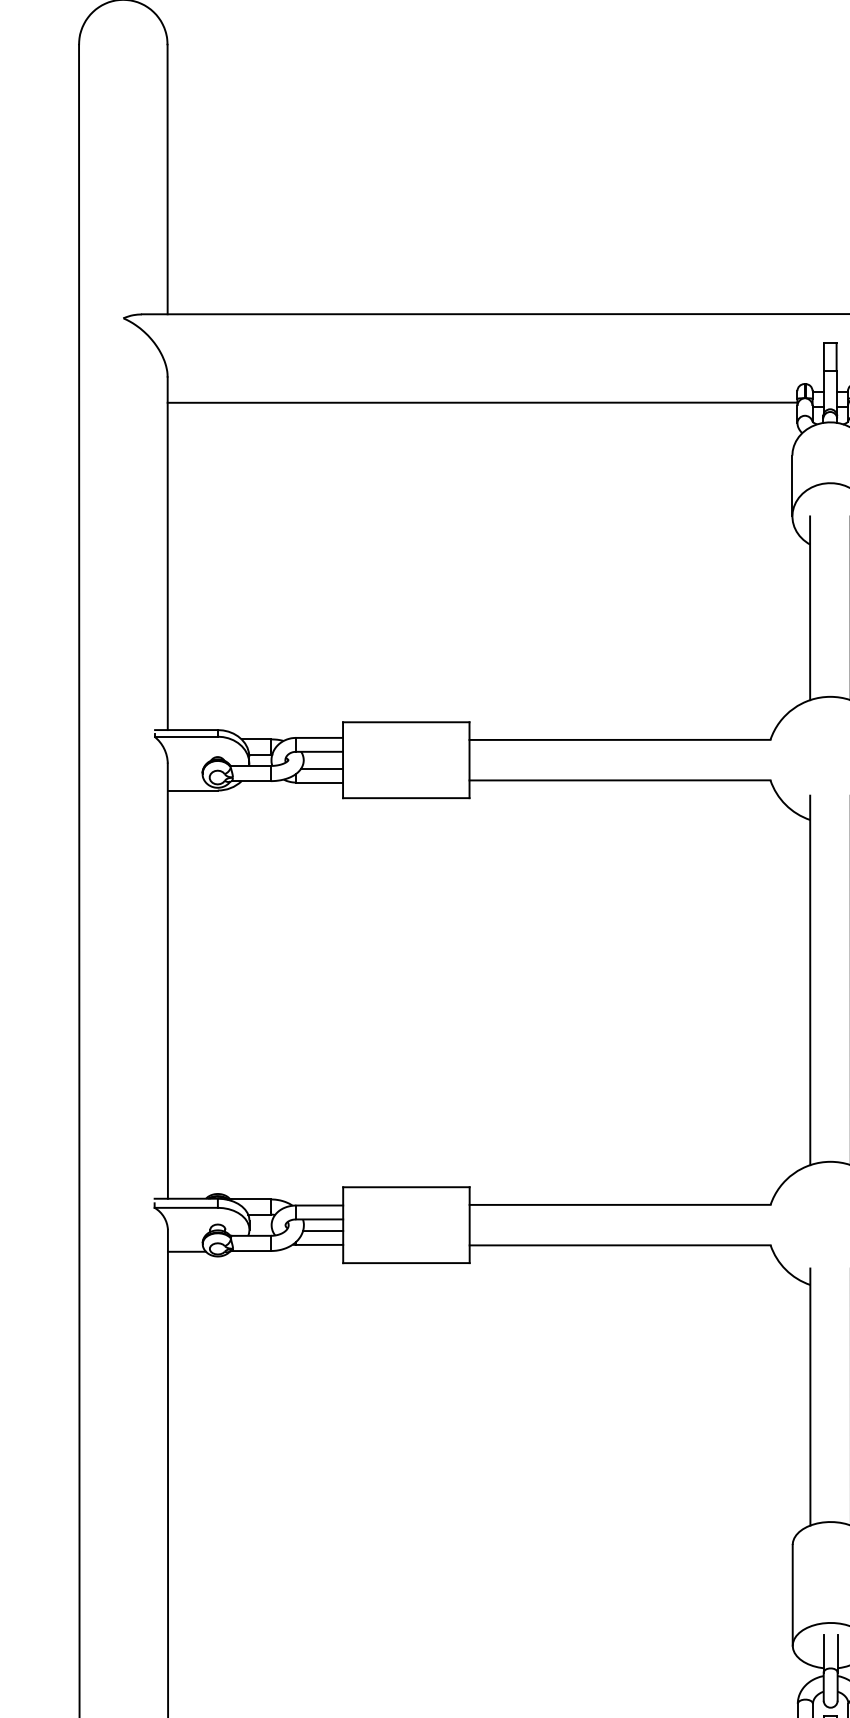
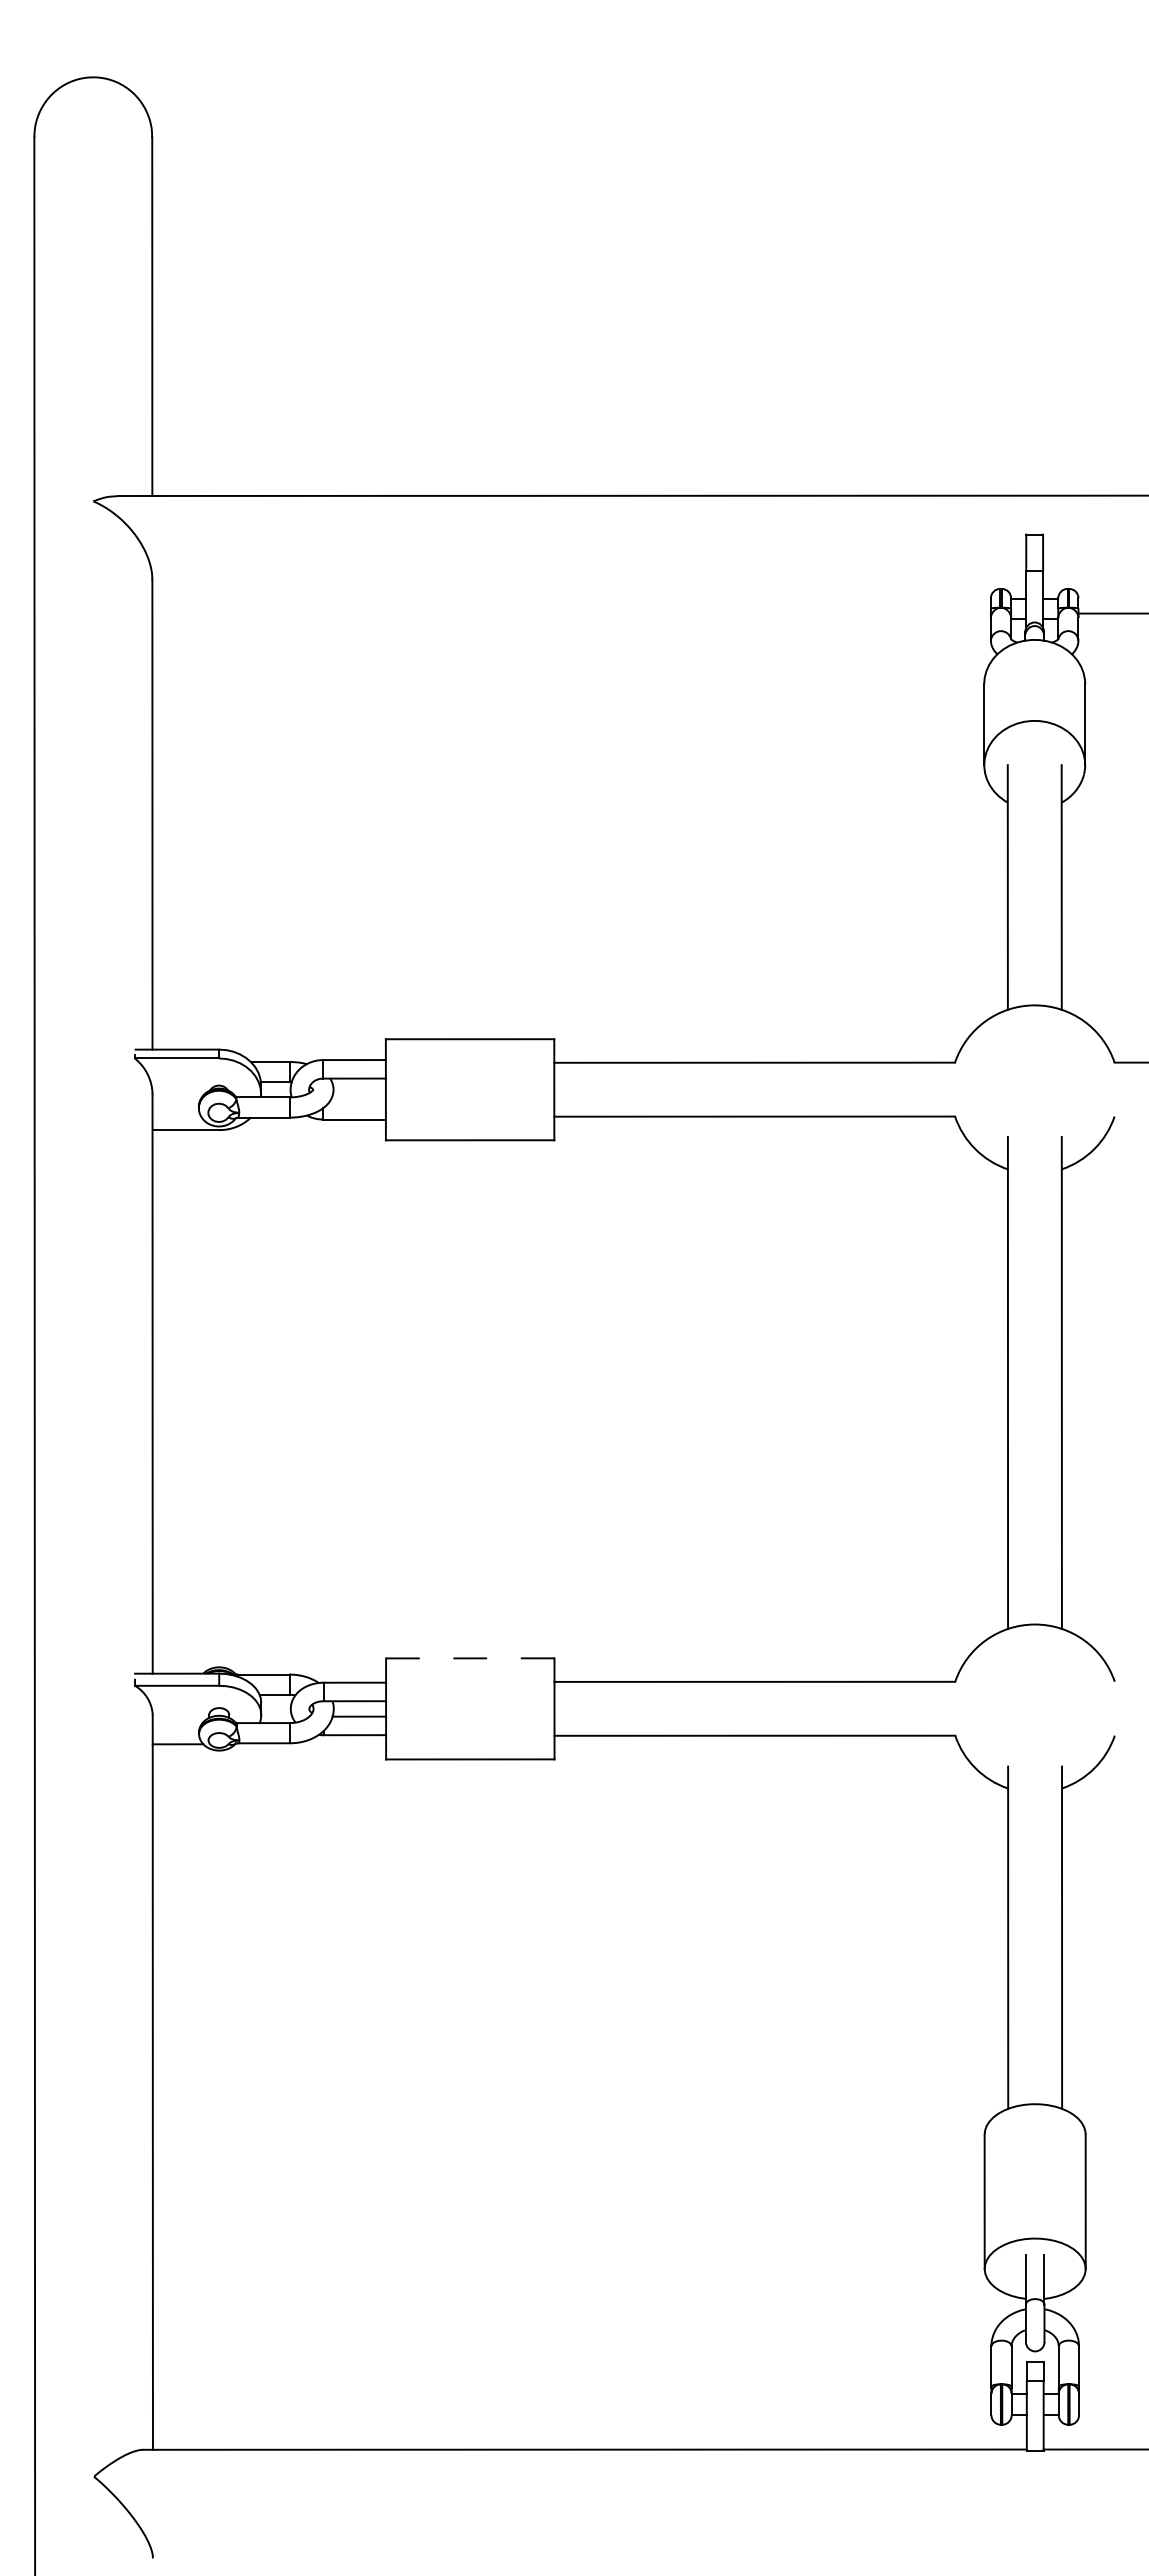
line: (482, 402) -> (571, 613), removed
line: (321, 769) -> (357, 1101), removed
line: (405, 1187) -> (469, 1658), solid -> dashed

